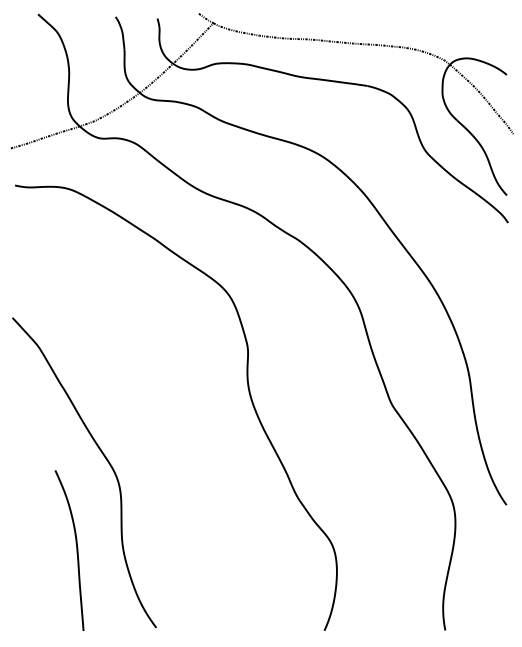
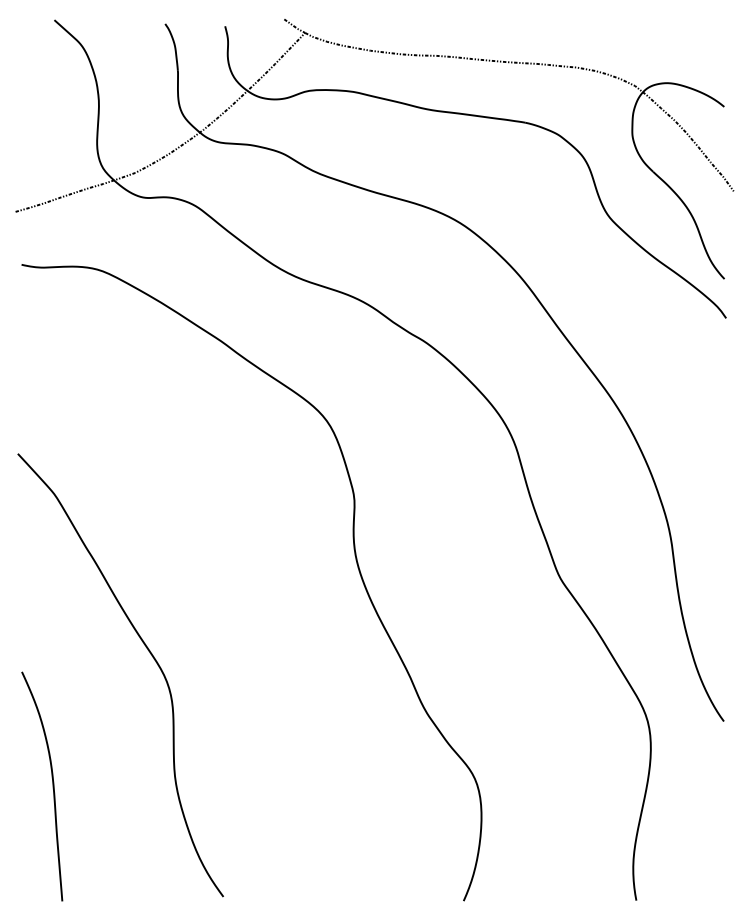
curve: (76, 550) -> (52, 786), moved

